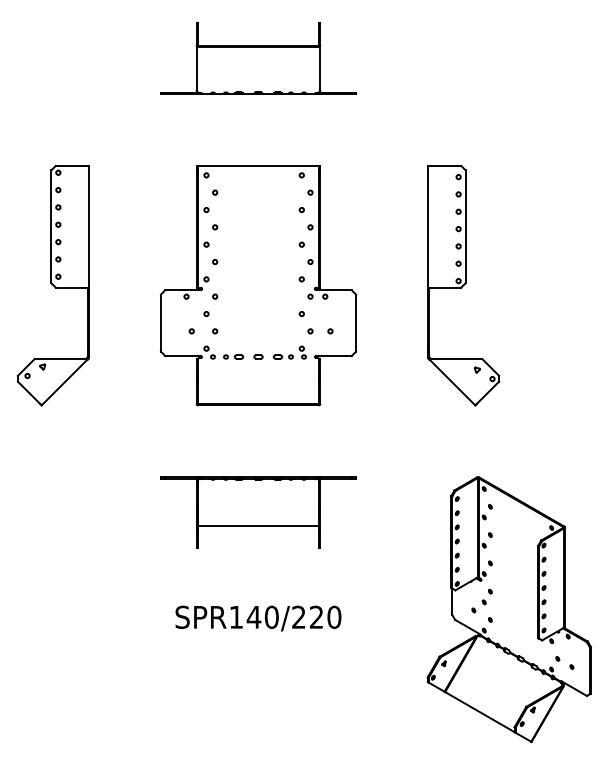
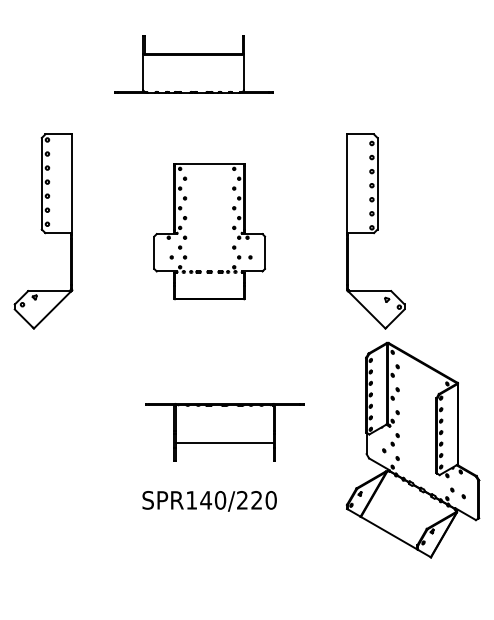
part: (258, 58) -> (193, 64), moved
part: (258, 285) -> (209, 231), size x0.7
part: (258, 512) -> (224, 432), moved
part: (508, 608) -> (412, 449), moved

